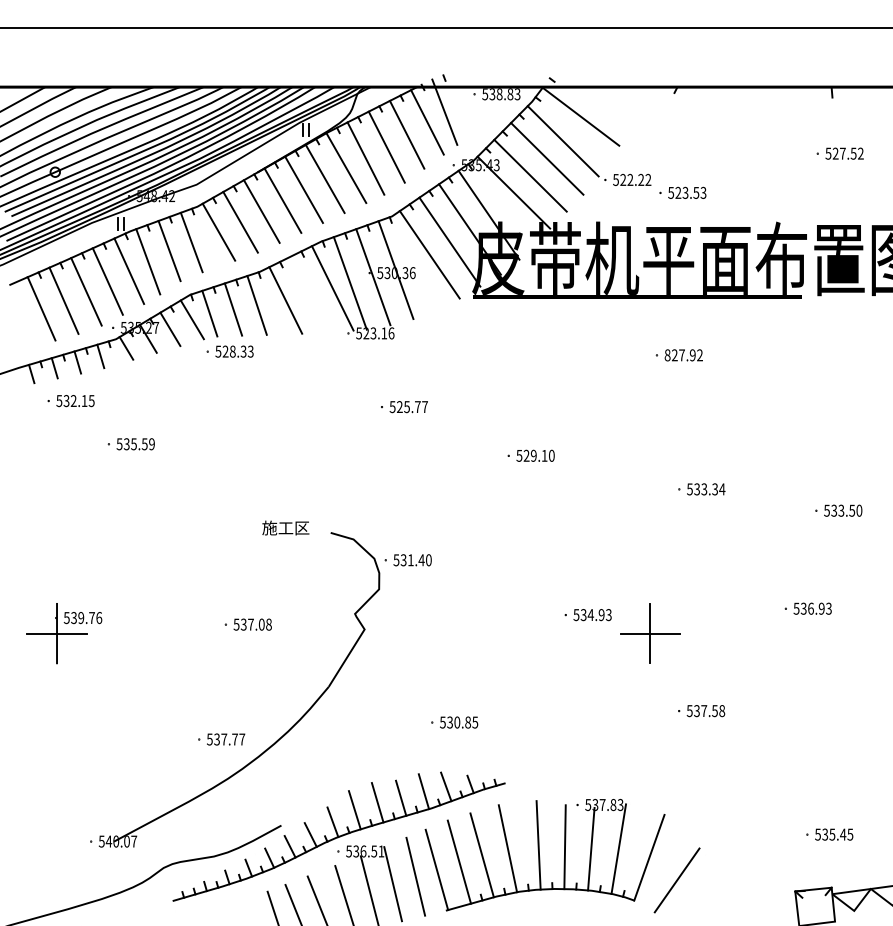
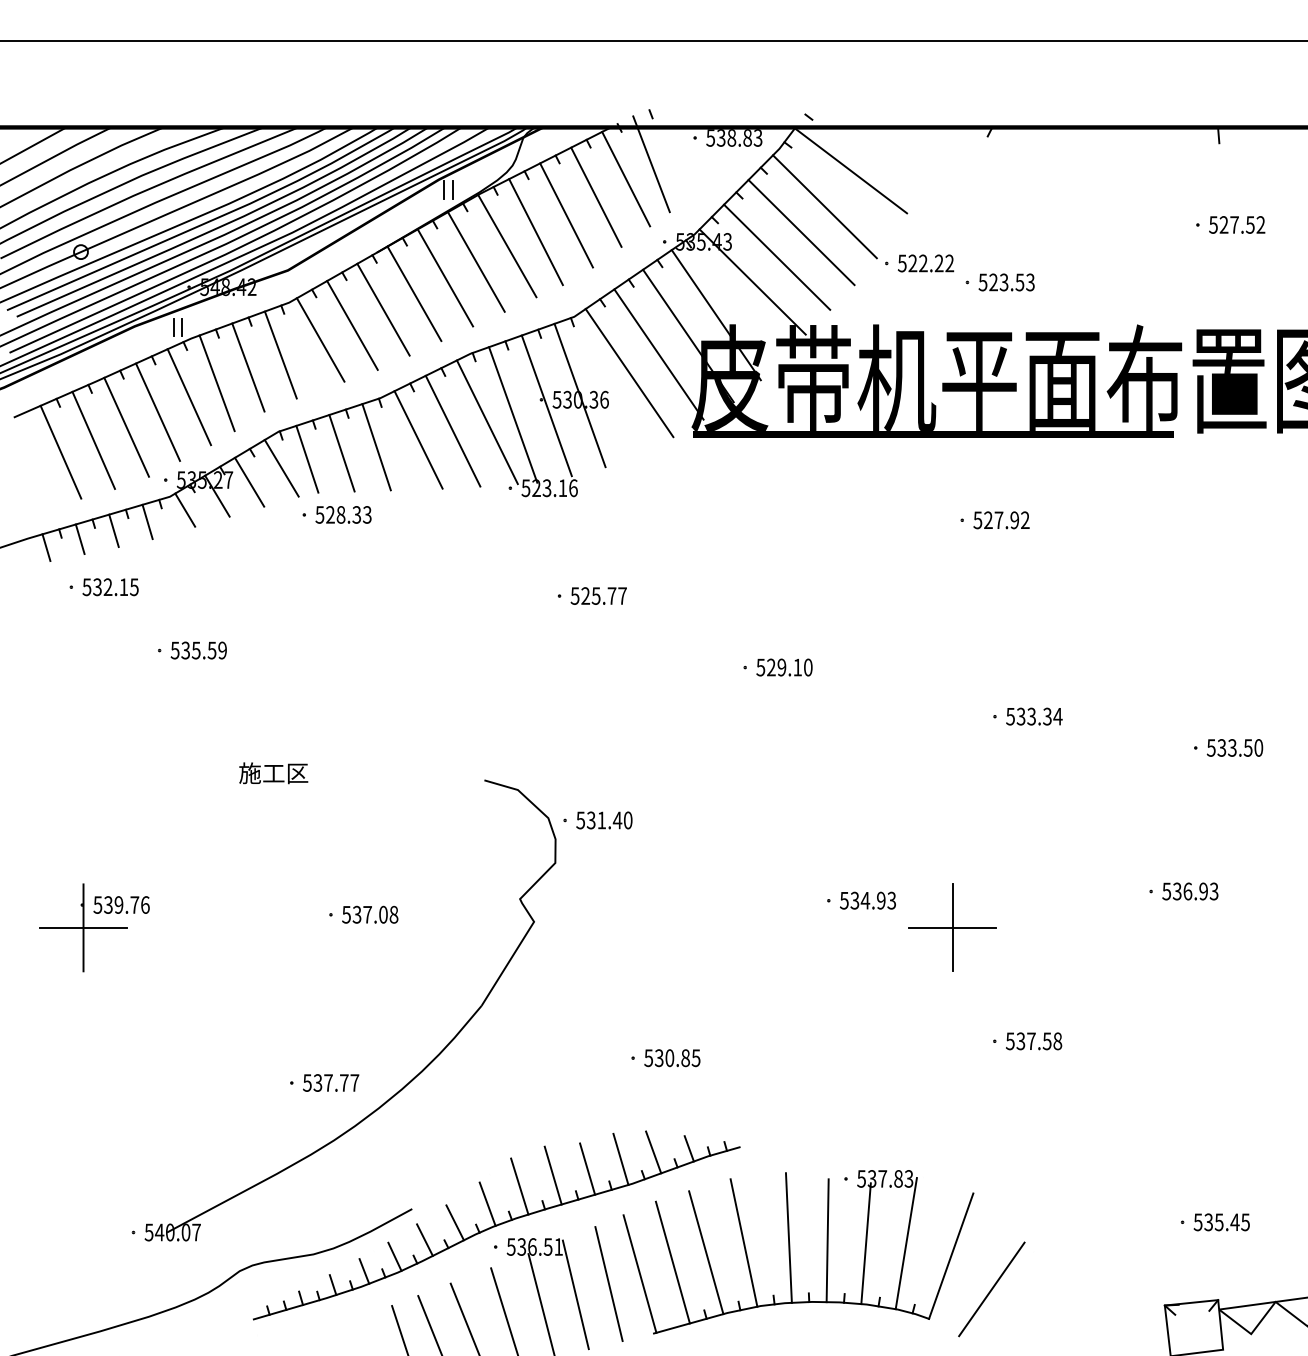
line: (308, 294) -> (451, 431), added
text: (667, 355) -> (977, 520), 827.92 -> 527.92
text: (285, 527) -> (273, 772), moved

